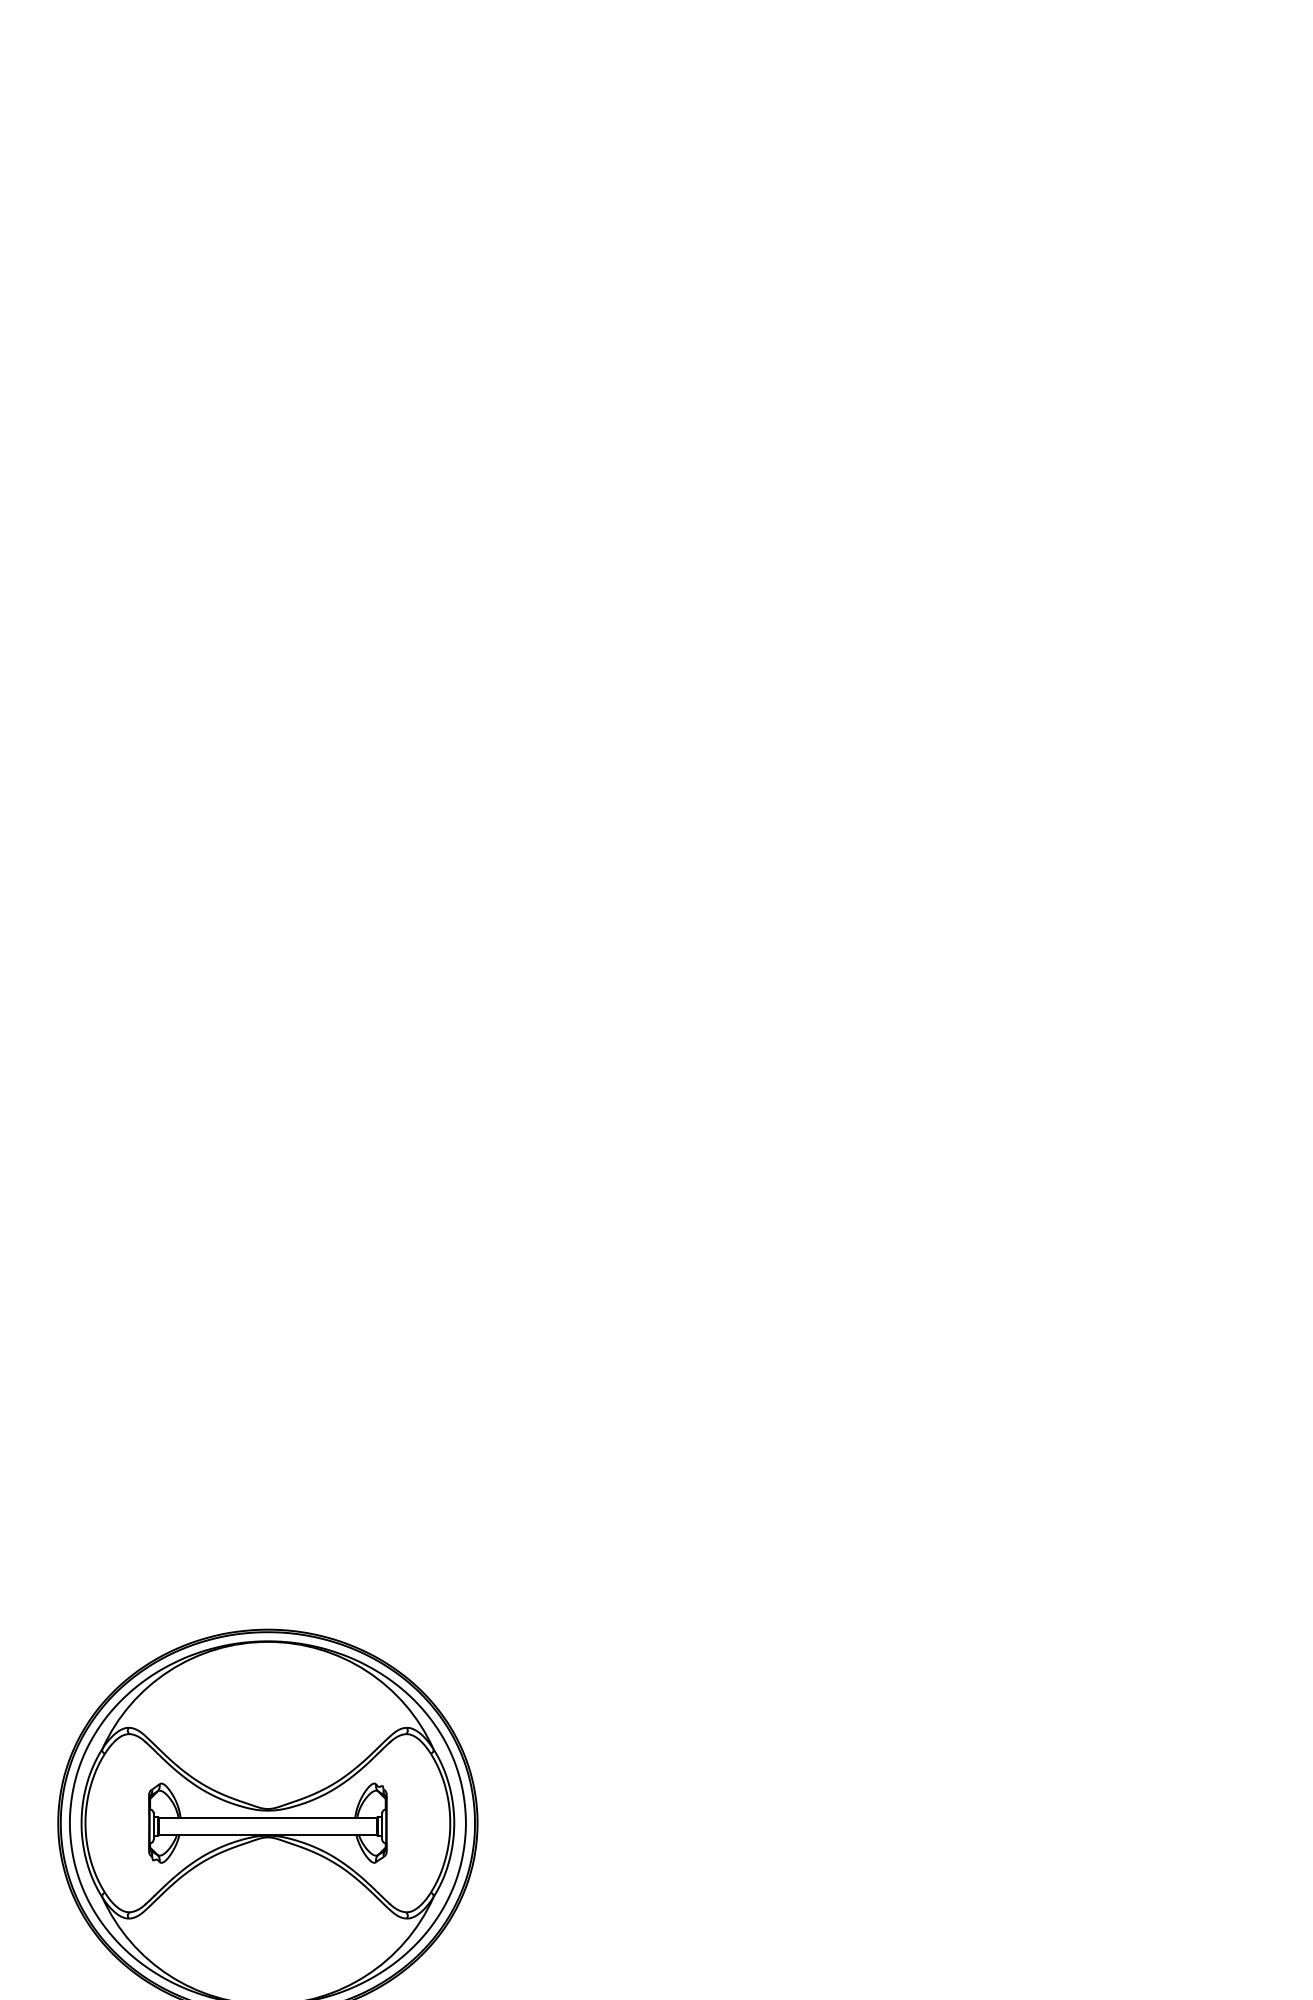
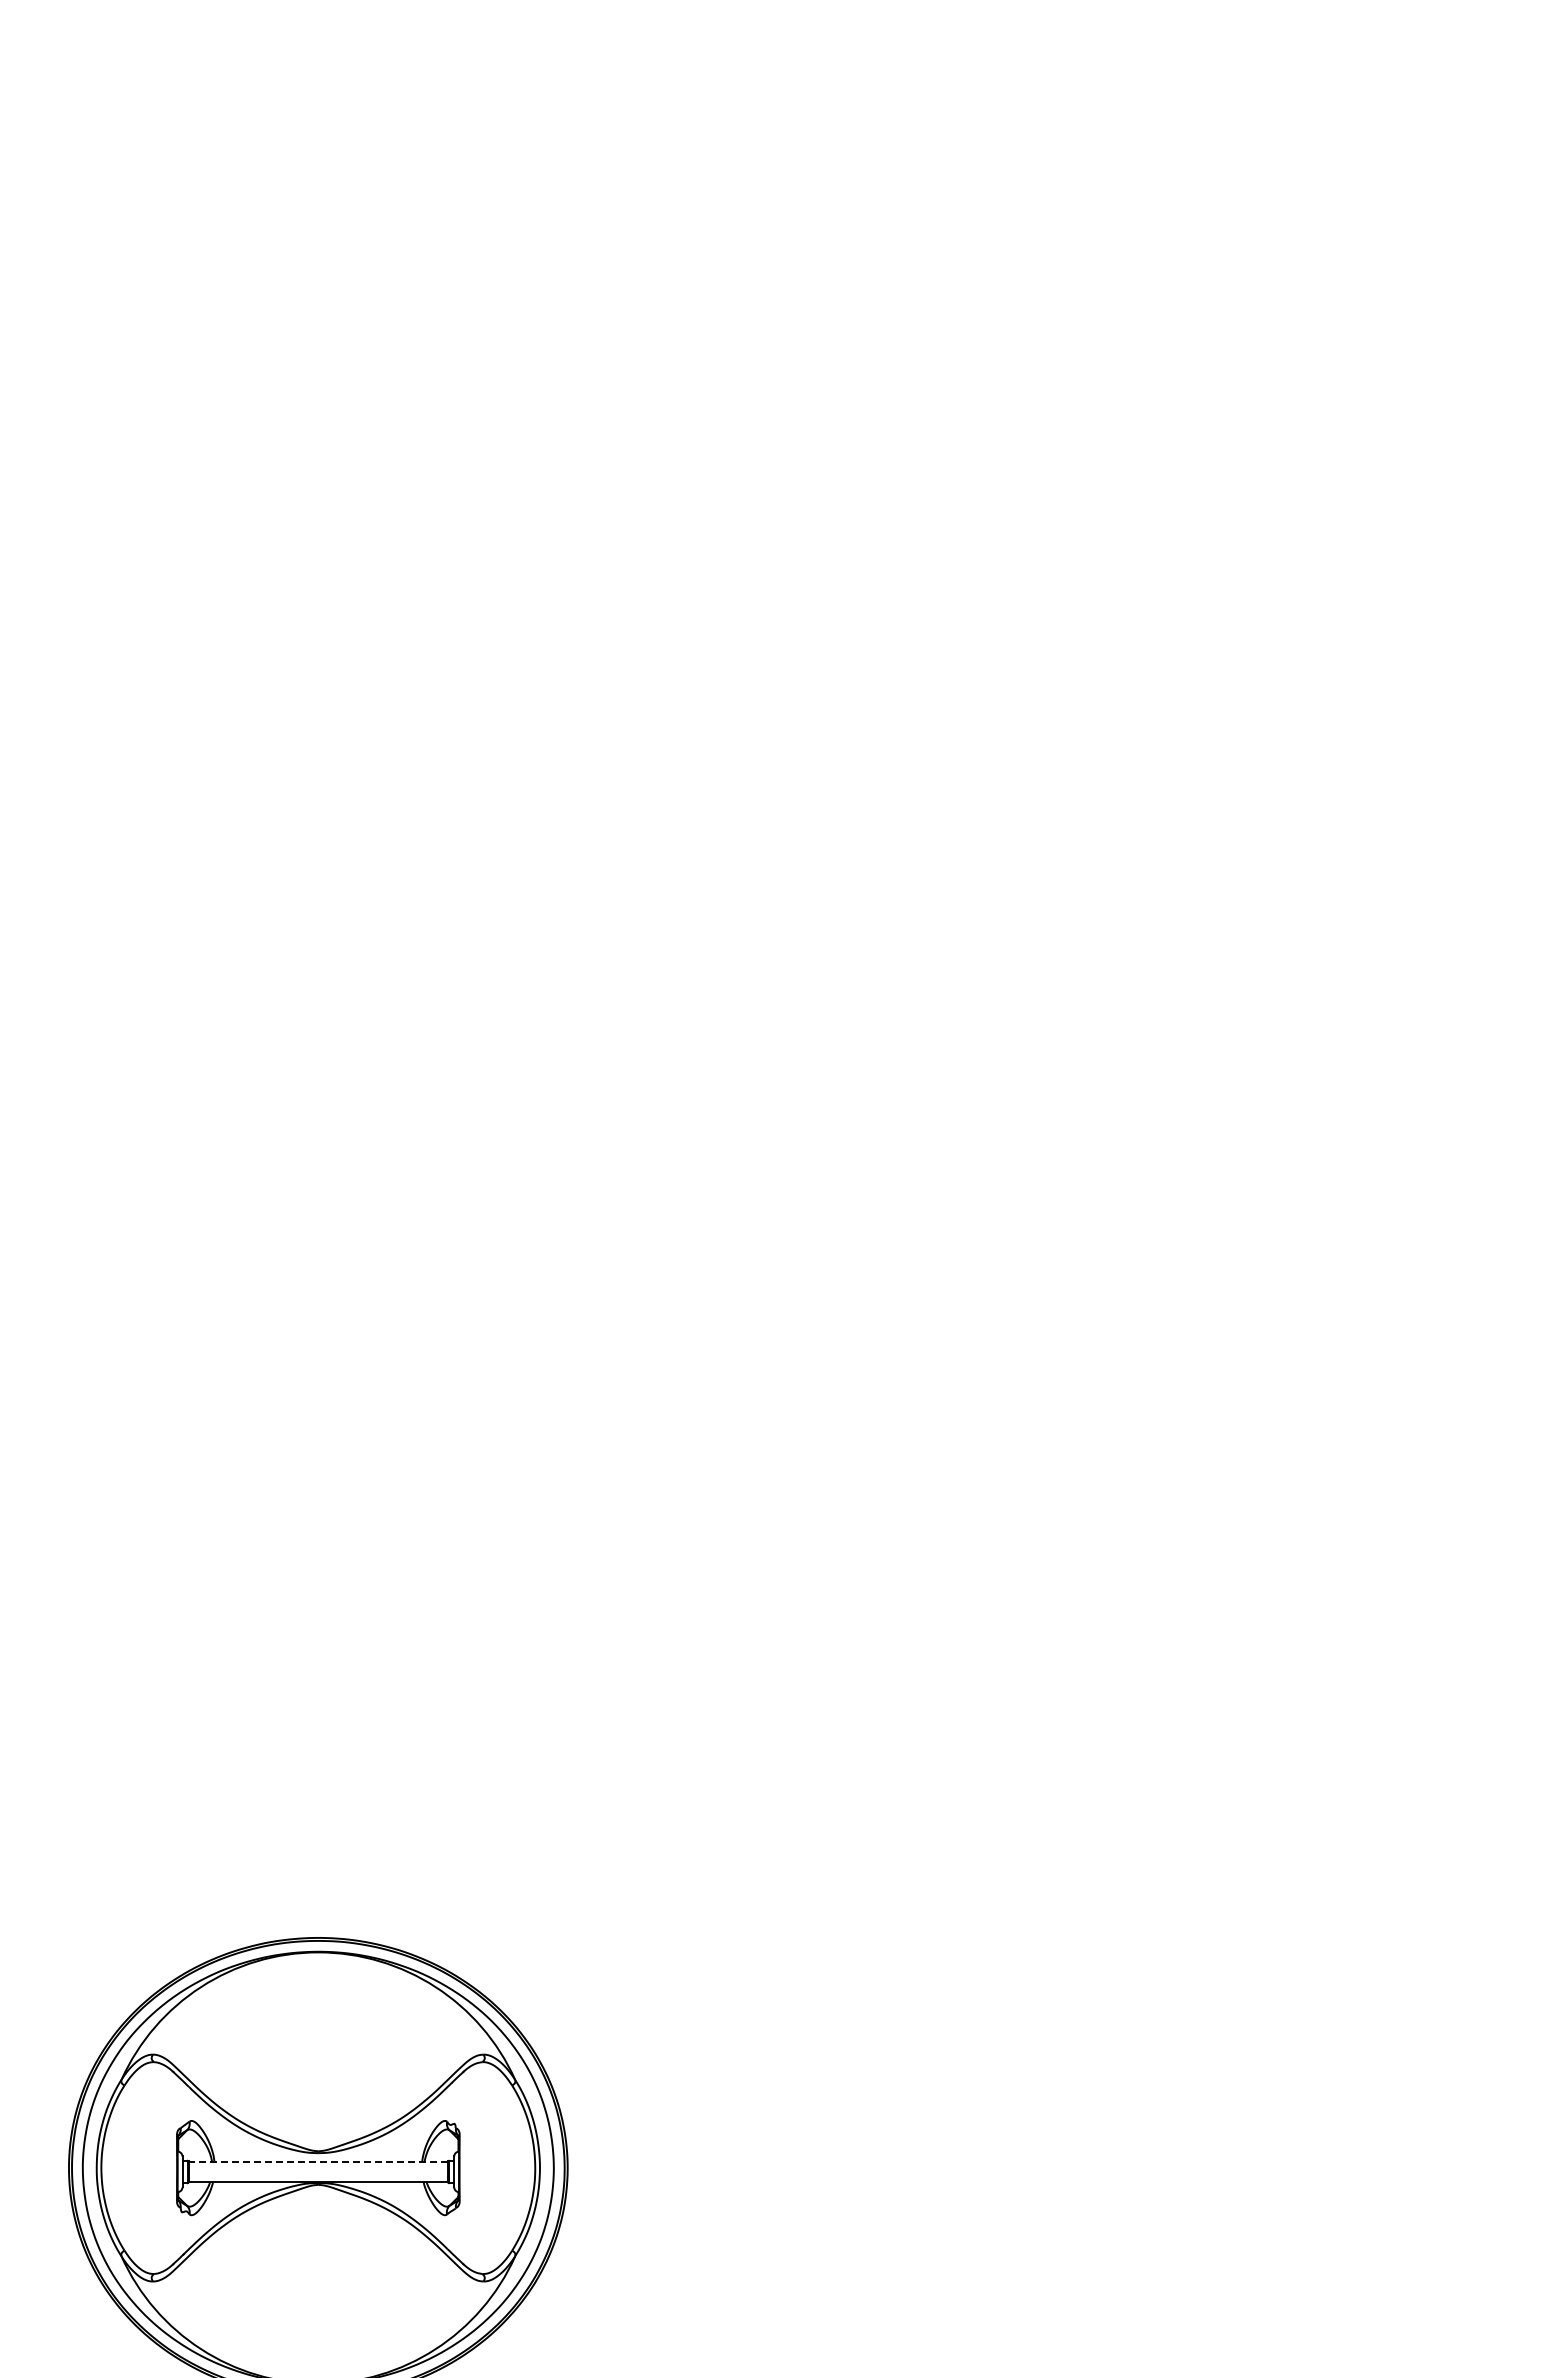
line: (268, 1818) -> (318, 2162), solid -> dashed

